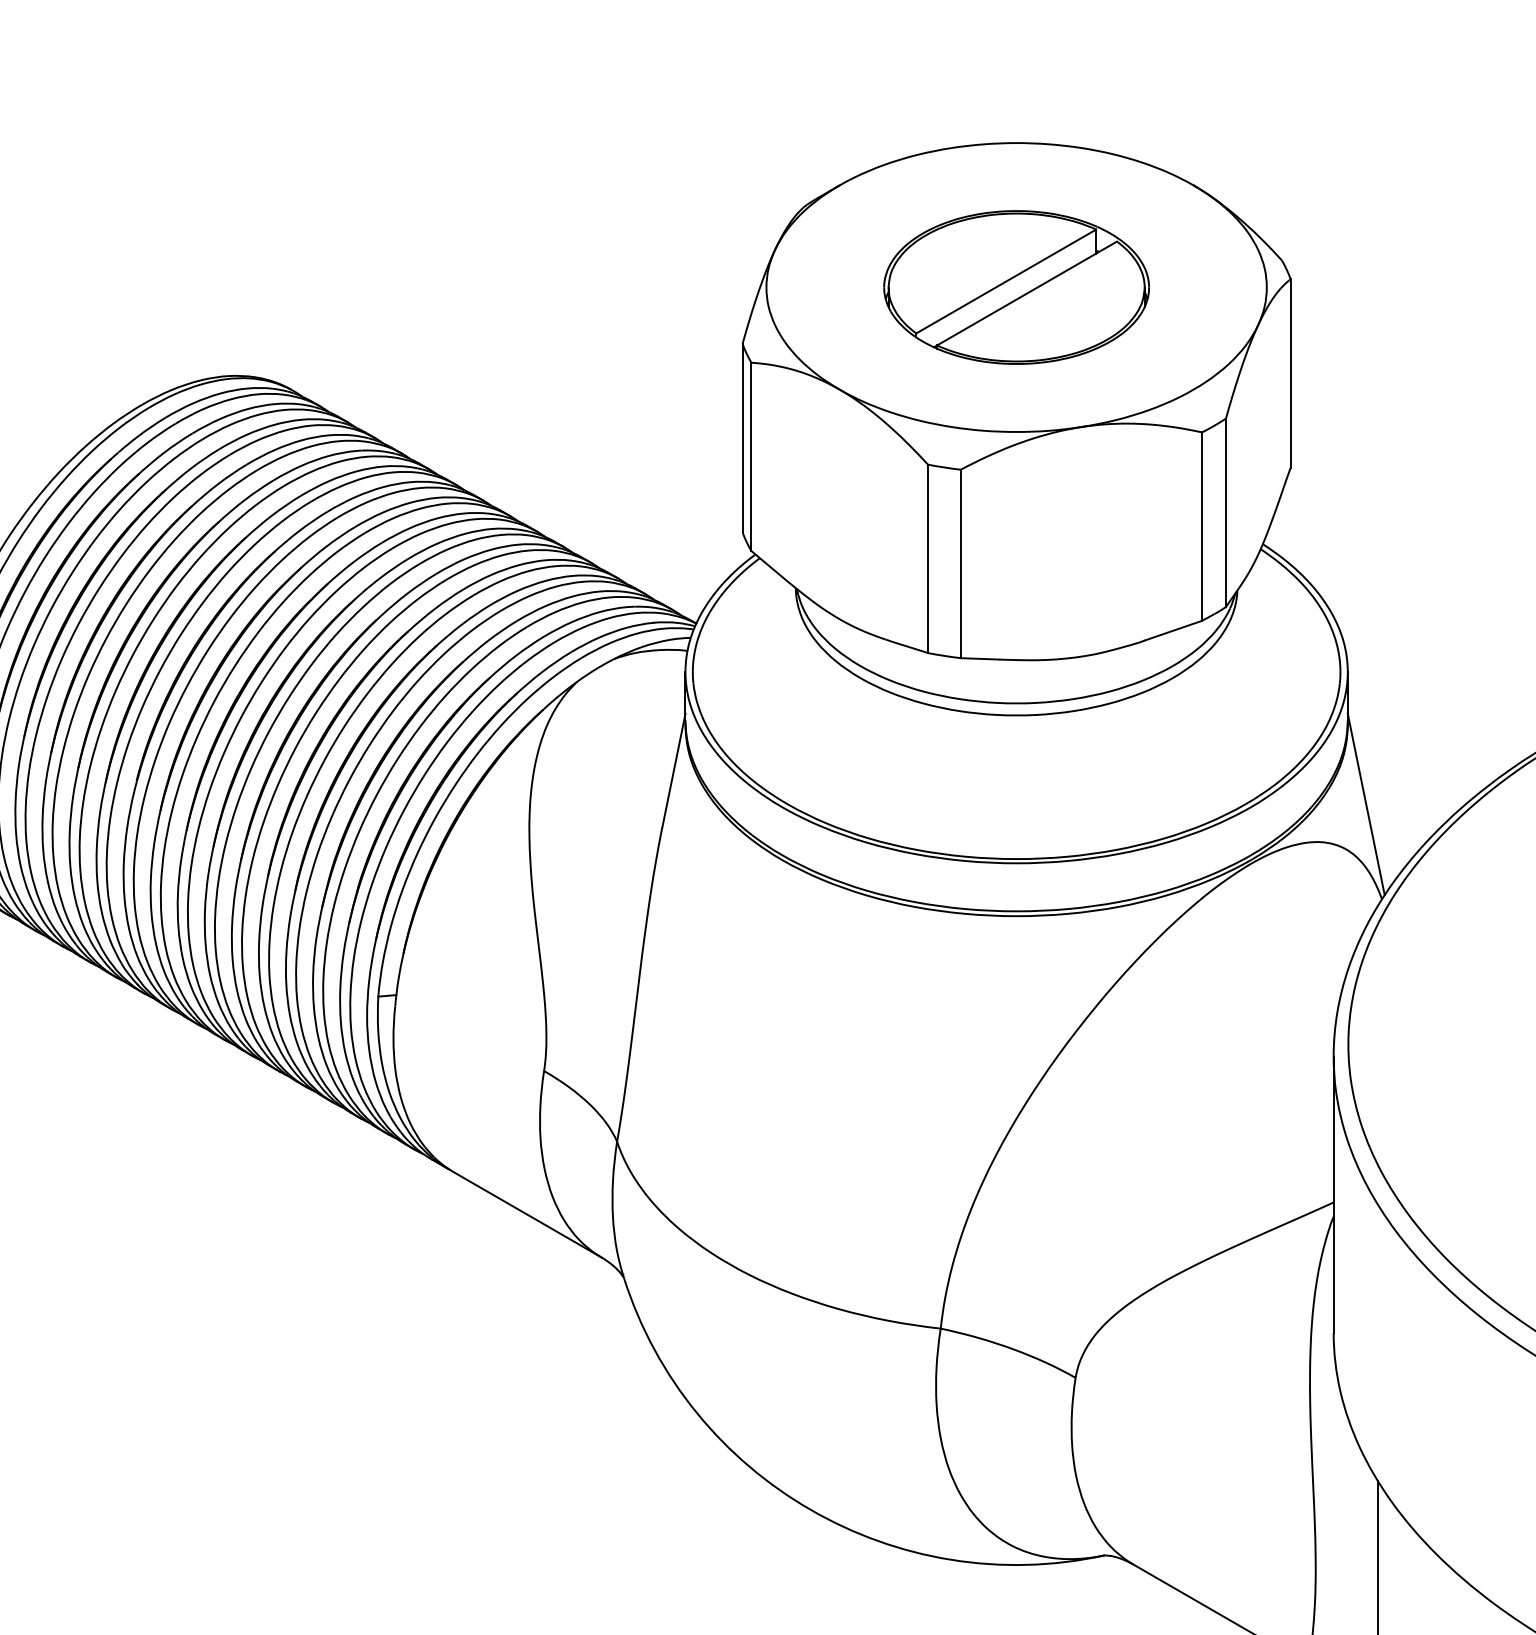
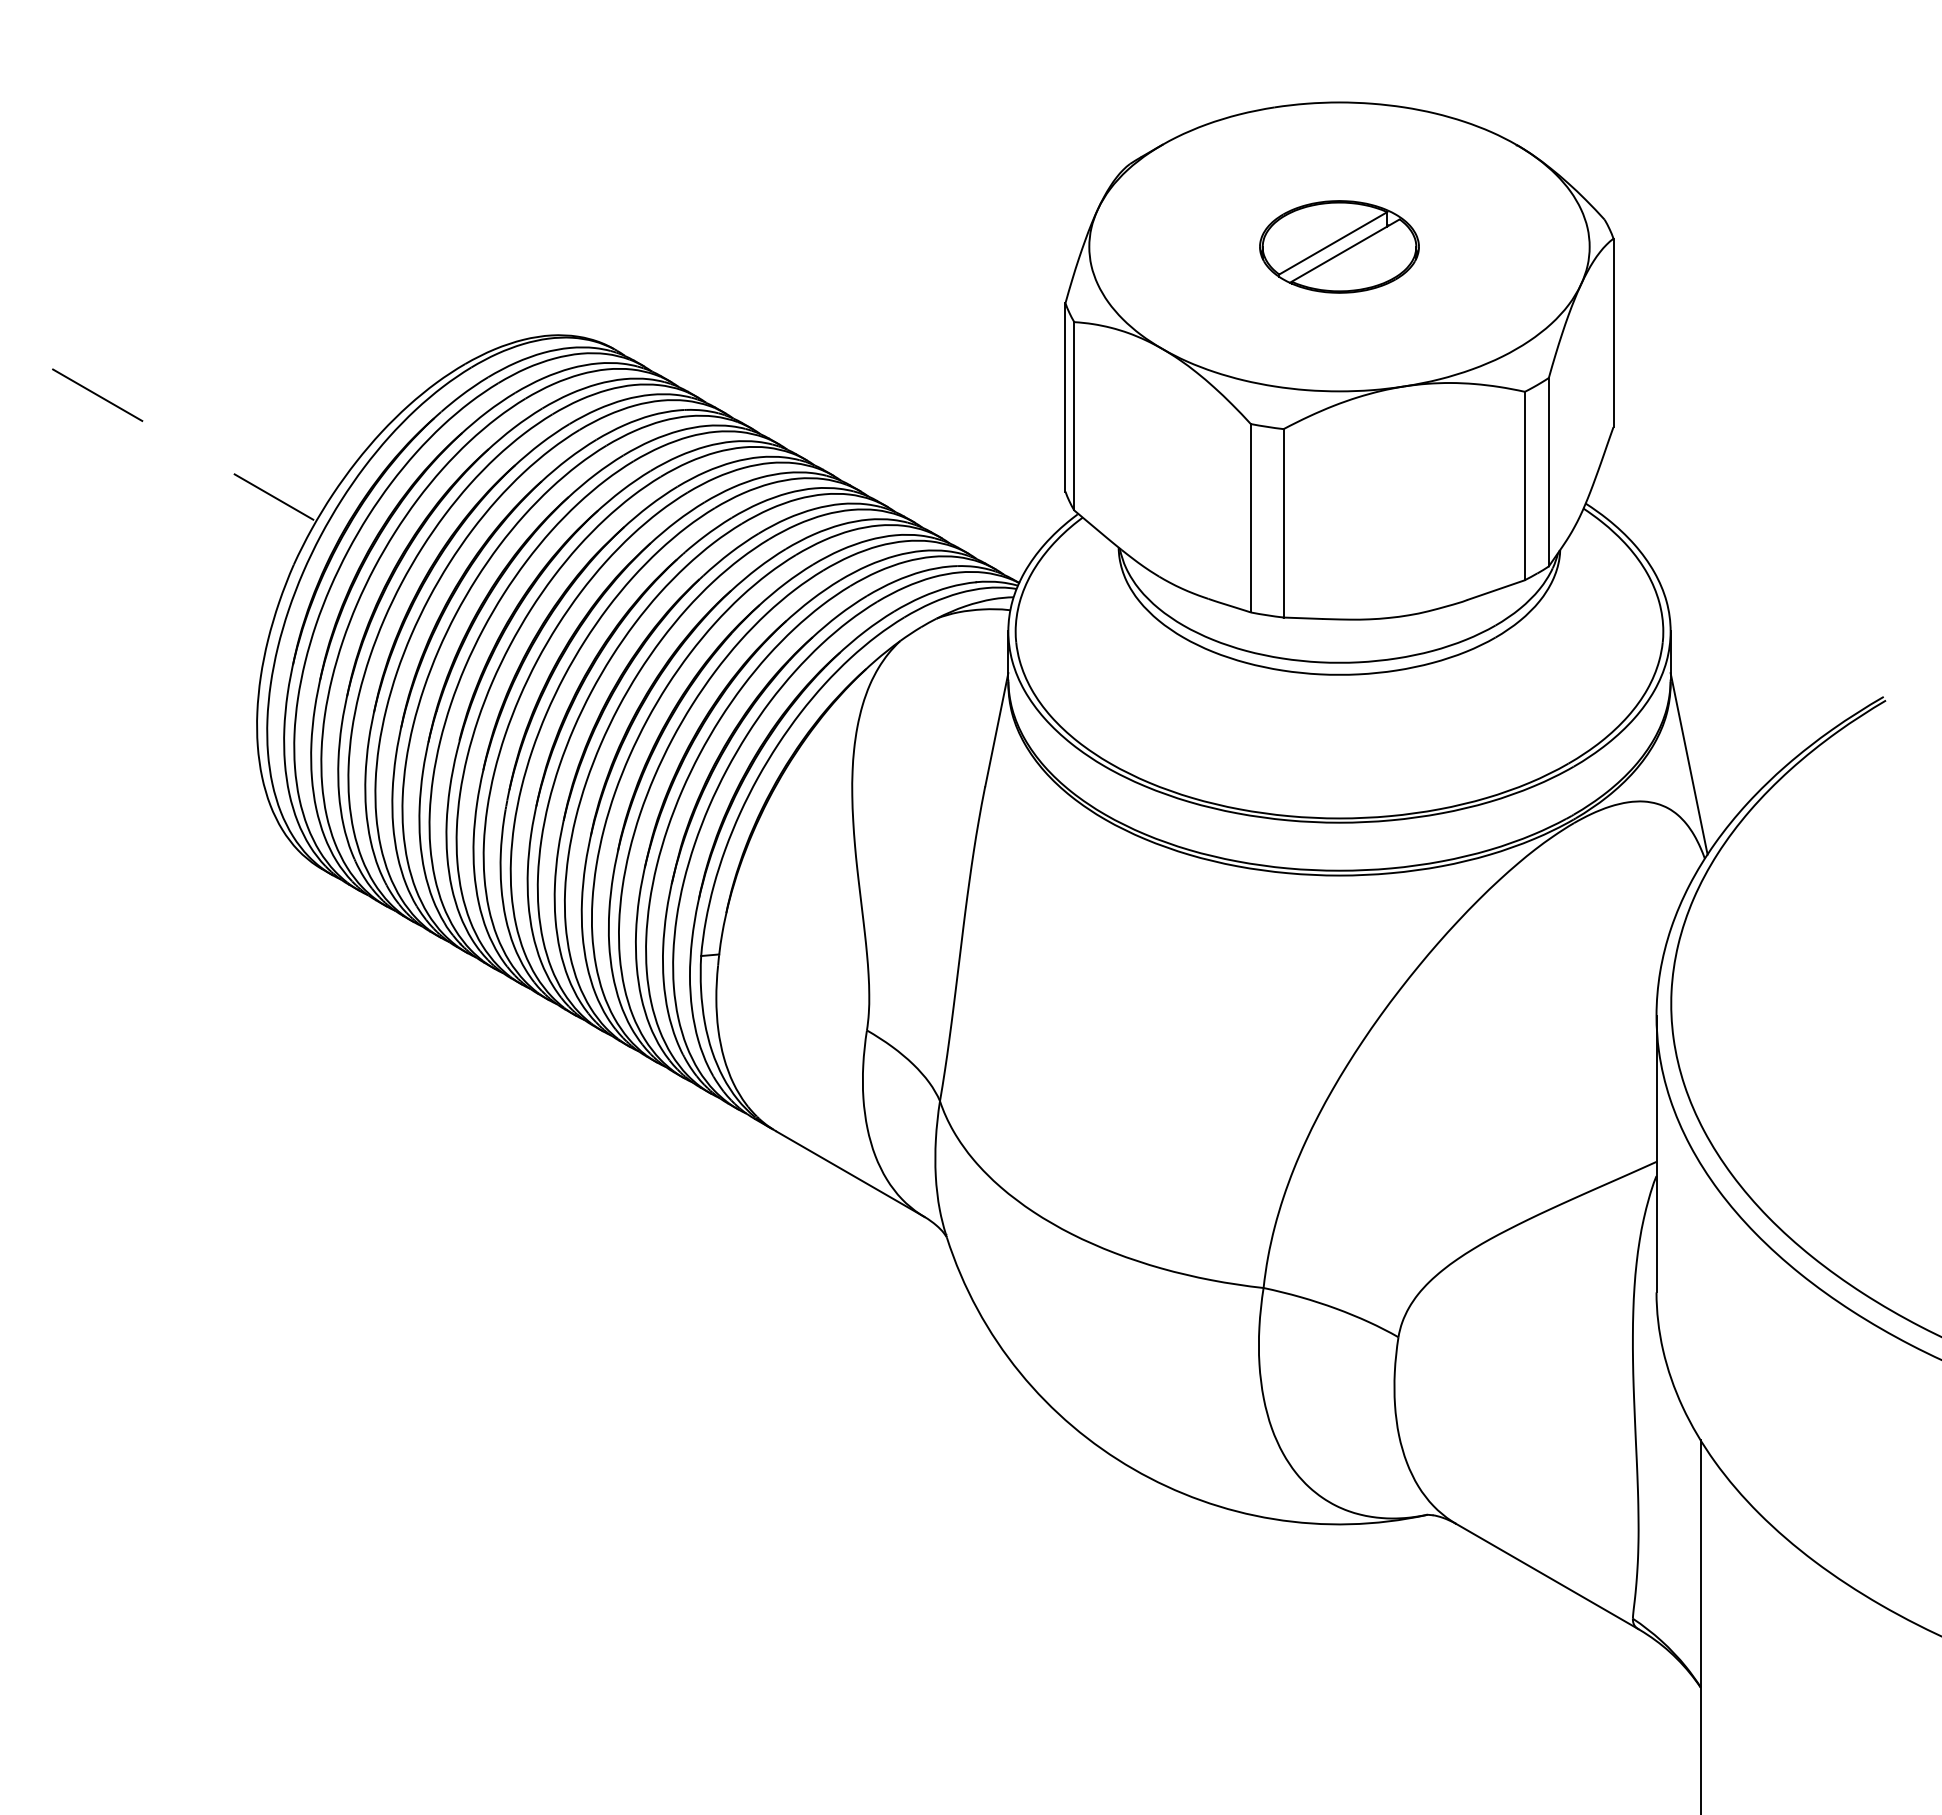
part: (1016, 287) -> (1339, 246), size x0.6

